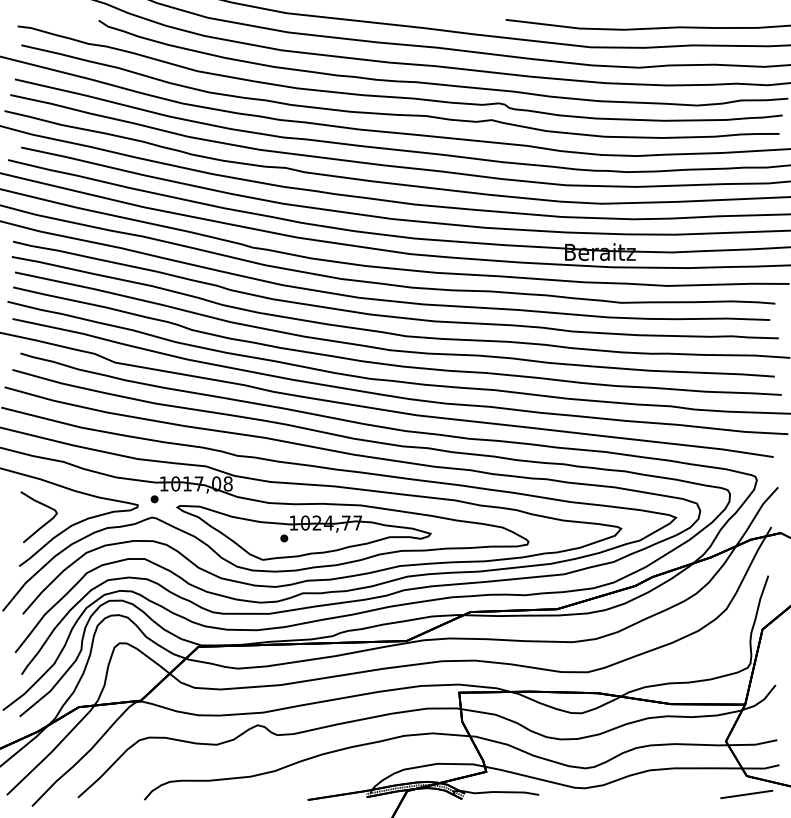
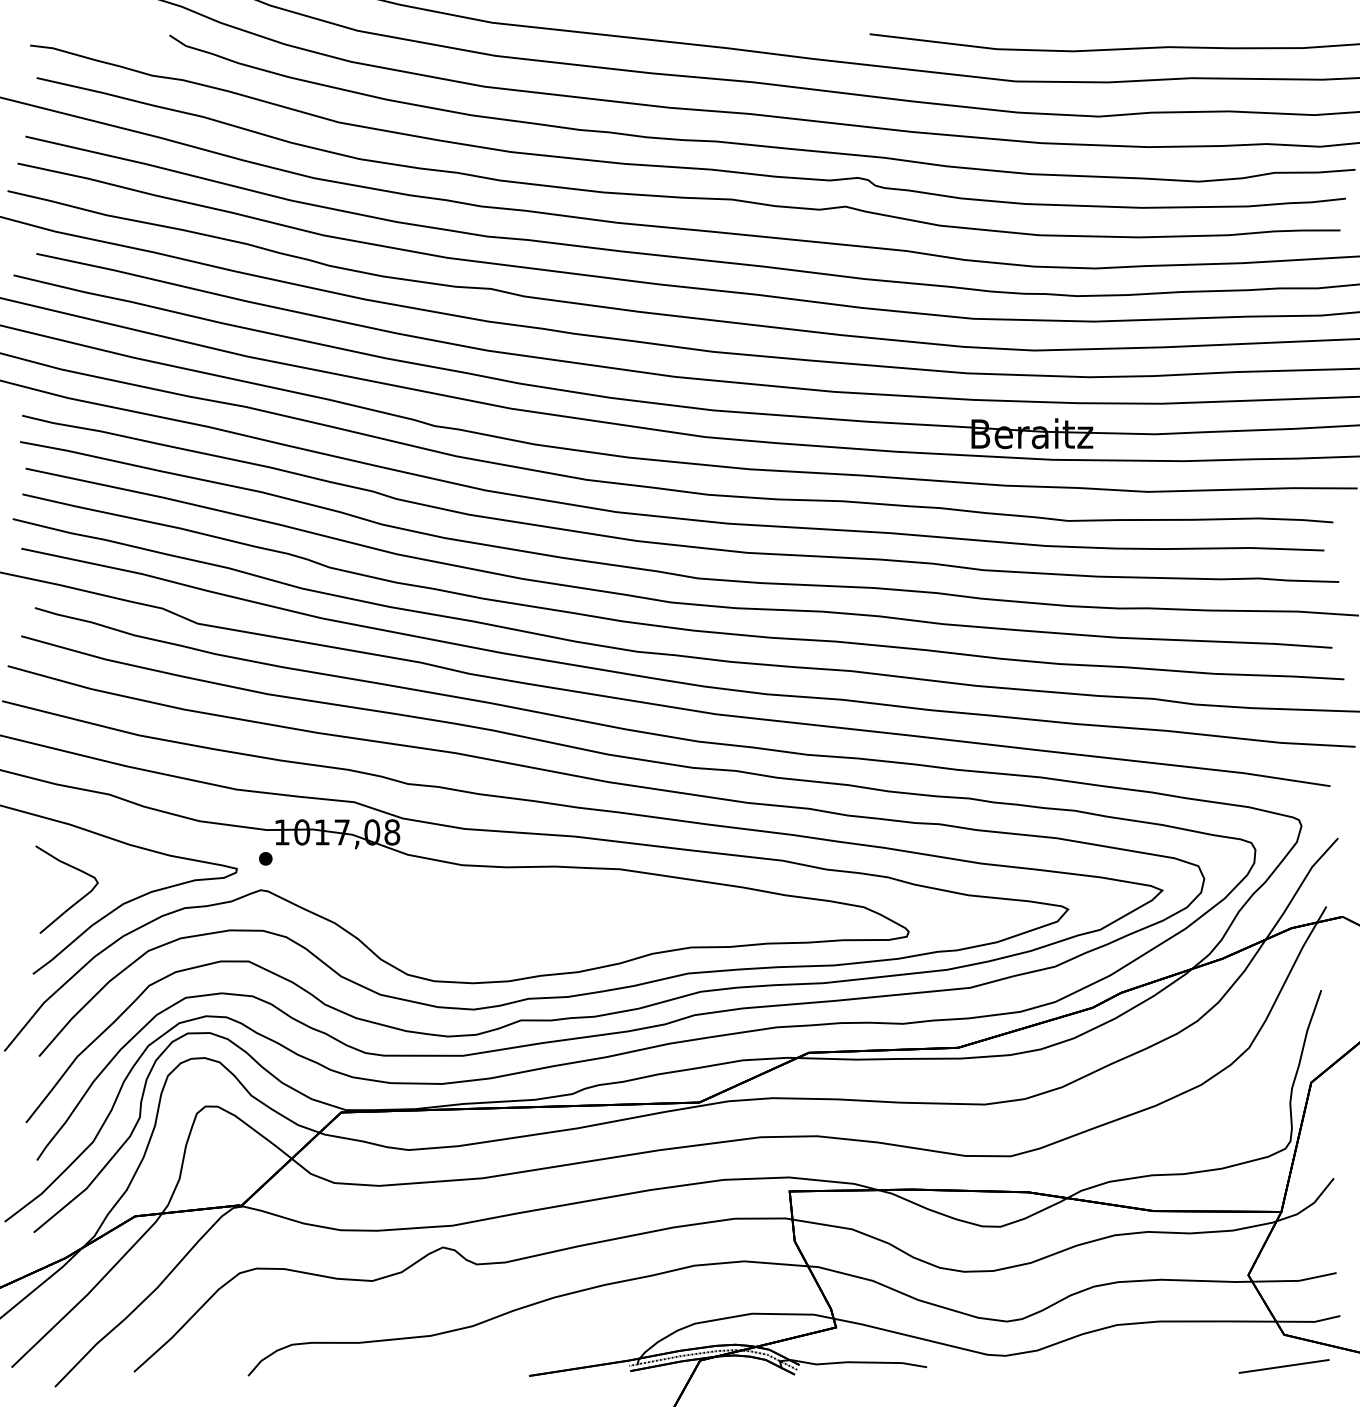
part: (303, 532) -> (521, 915), removed

